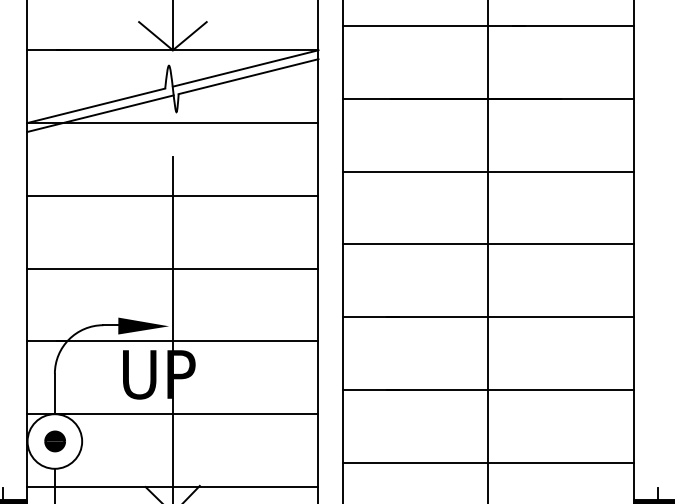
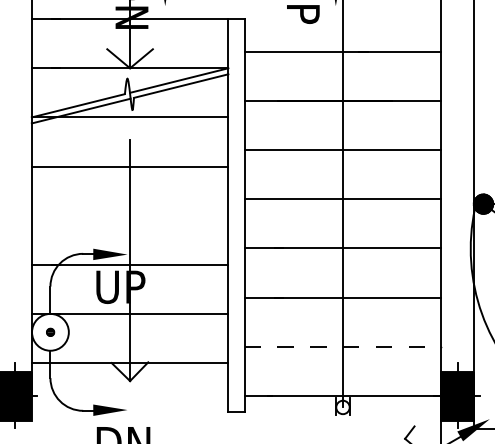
line: (172, 268) -> (129, 215), removed
part: (54, 441) -> (50, 332), size x0.6
line: (489, 462) -> (343, 346), solid -> dashed

